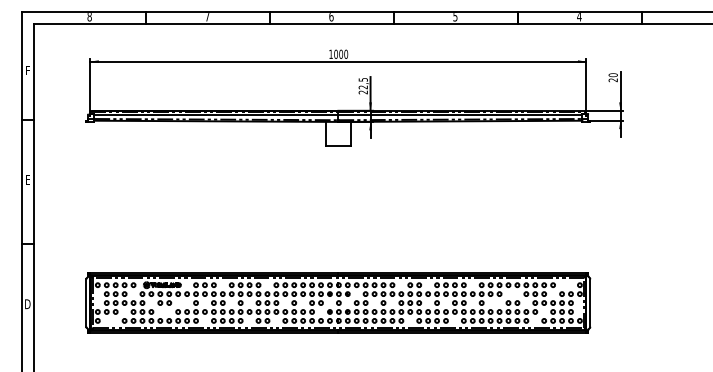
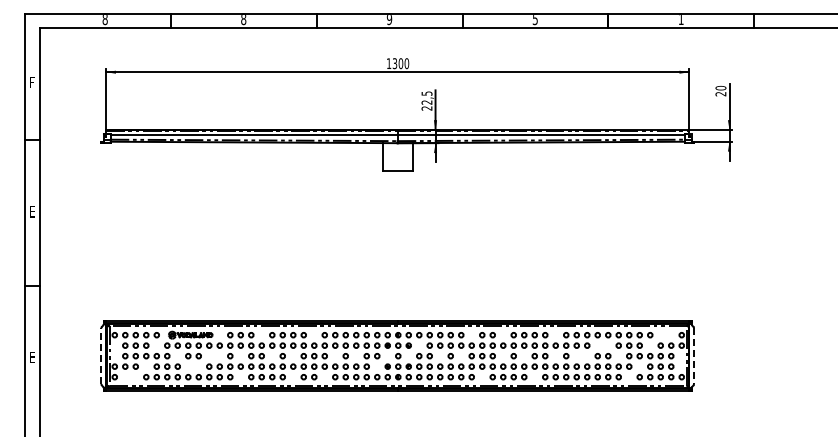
text: (578, 16) -> (680, 19), 4 -> 1
text: (207, 17) -> (243, 20), 7 -> 8
text: (331, 17) -> (389, 20), 6 -> 9
text: (335, 54) -> (394, 63), 1000 -> 1300
line: (86, 303) -> (101, 356), solid -> dashed
line: (590, 303) -> (694, 356), solid -> dashed
text: (27, 304) -> (32, 357), D -> E

